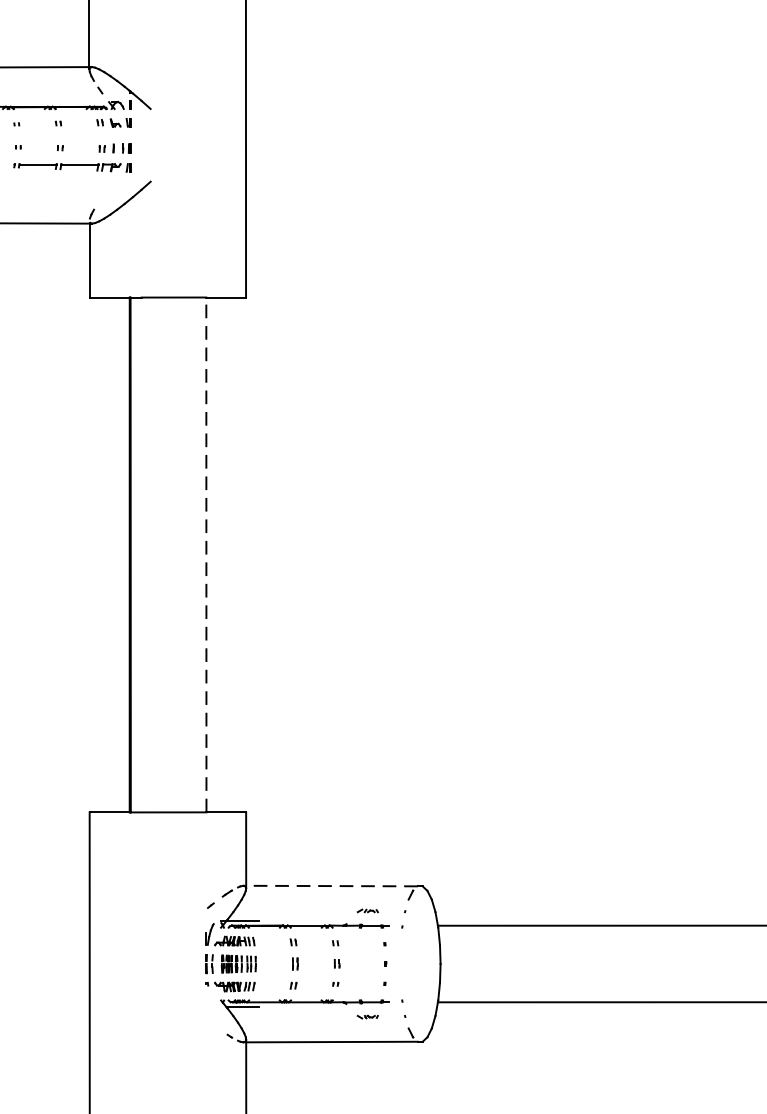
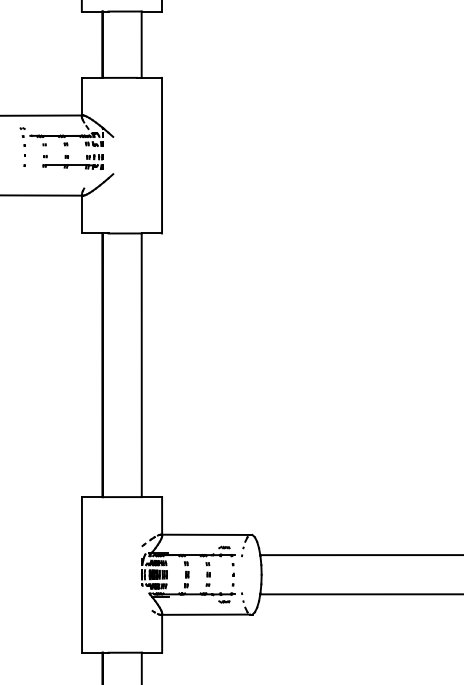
line: (205, 555) -> (141, 365), dashed -> solid
line: (332, 885) -> (206, 534), dashed -> solid

